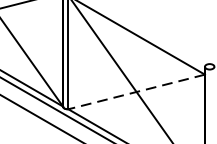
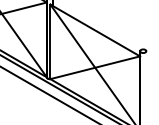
line: (135, 91) -> (94, 67), dashed -> solid

